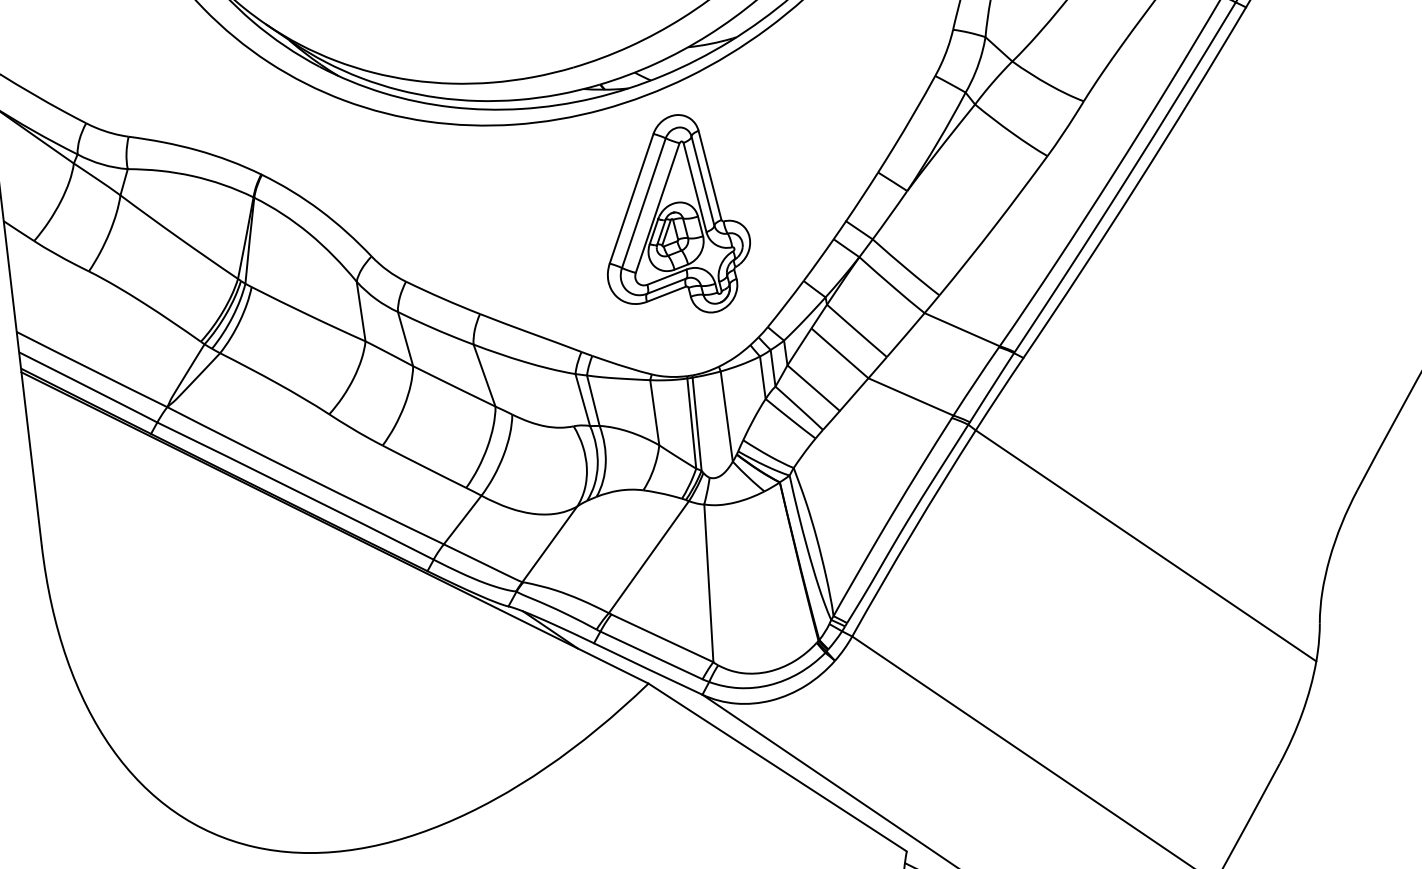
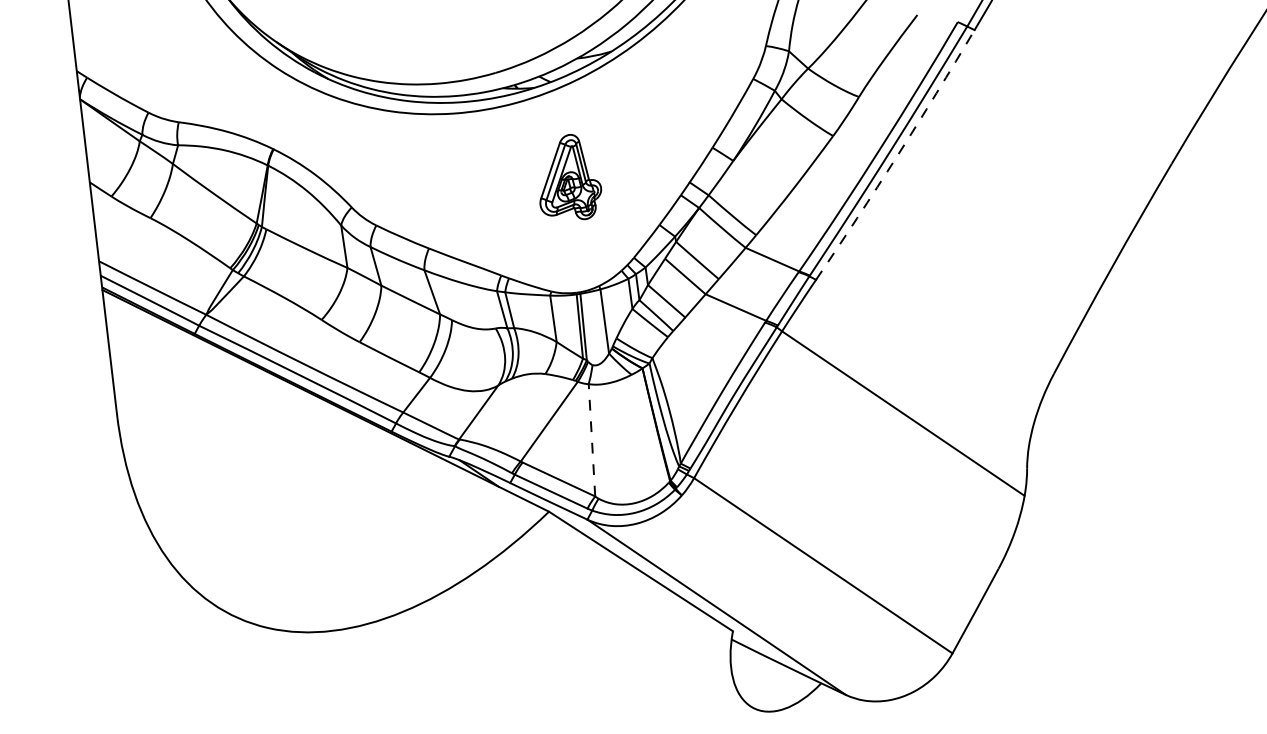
arc: (1137, 184) -> (897, 156), solid -> dashed
part: (678, 212) -> (570, 176), size x0.6
line: (708, 582) -> (591, 439), solid -> dashed

